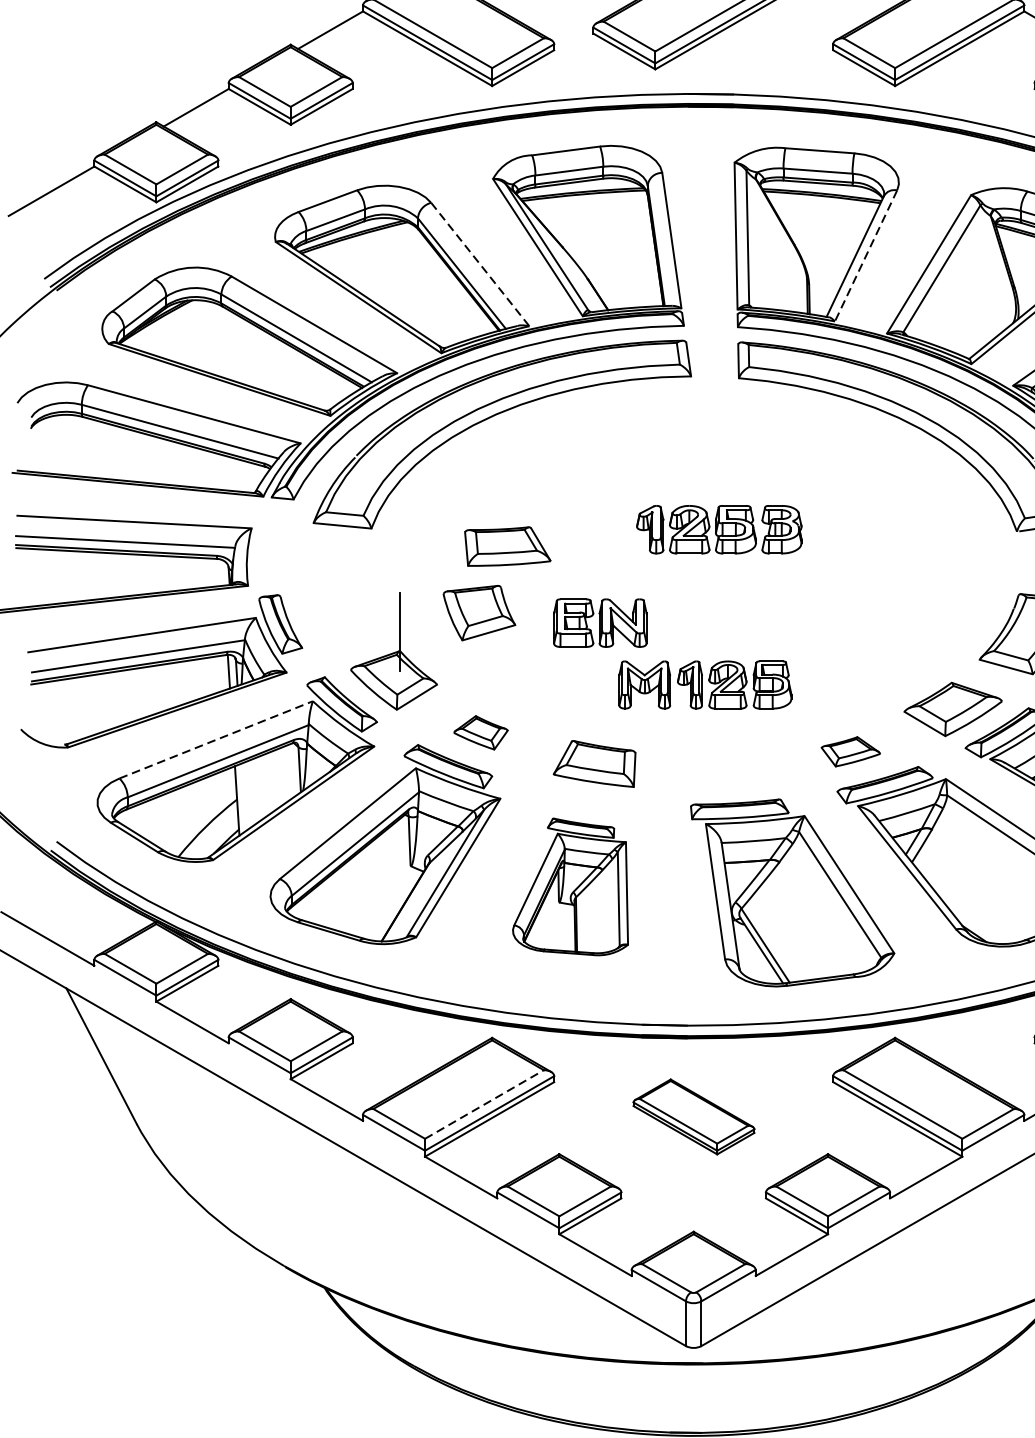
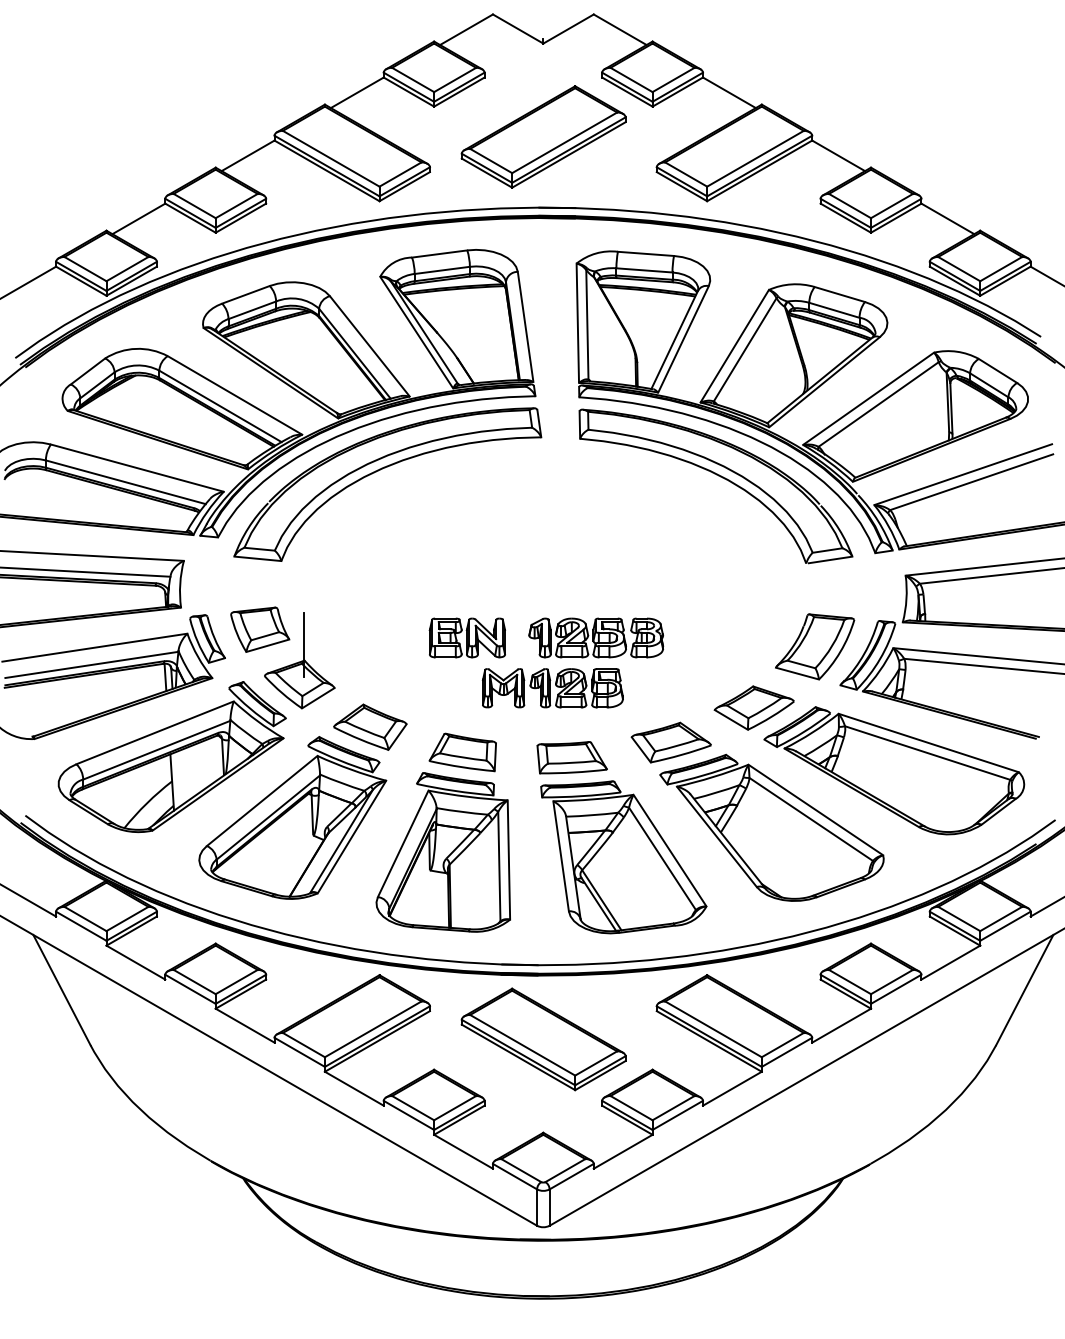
line: (866, 256) -> (683, 339), dashed -> solid
line: (481, 264) -> (370, 346), dashed -> solid
part: (719, 529) -> (596, 637), moved
part: (506, 546) -> (571, 757), moved
part: (479, 612) -> (260, 629), moved
part: (481, 732) -> (370, 726), size x1.67
line: (216, 739) -> (155, 732), dashed -> solid
part: (850, 751) -> (670, 742), size x1.67
part: (569, 887) -> (442, 852), size x1.43
line: (484, 1104) -> (373, 1029), dashed -> solid
part: (693, 1117) -> (543, 1039), size x1.67

